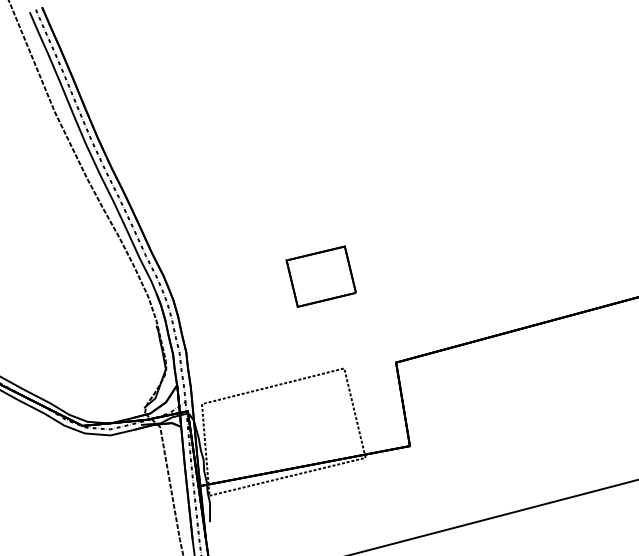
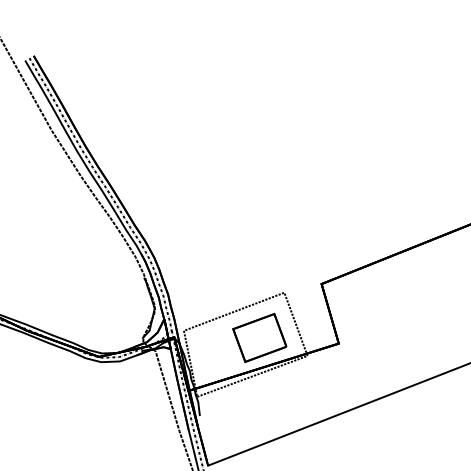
part: (320, 275) -> (259, 337), moved

